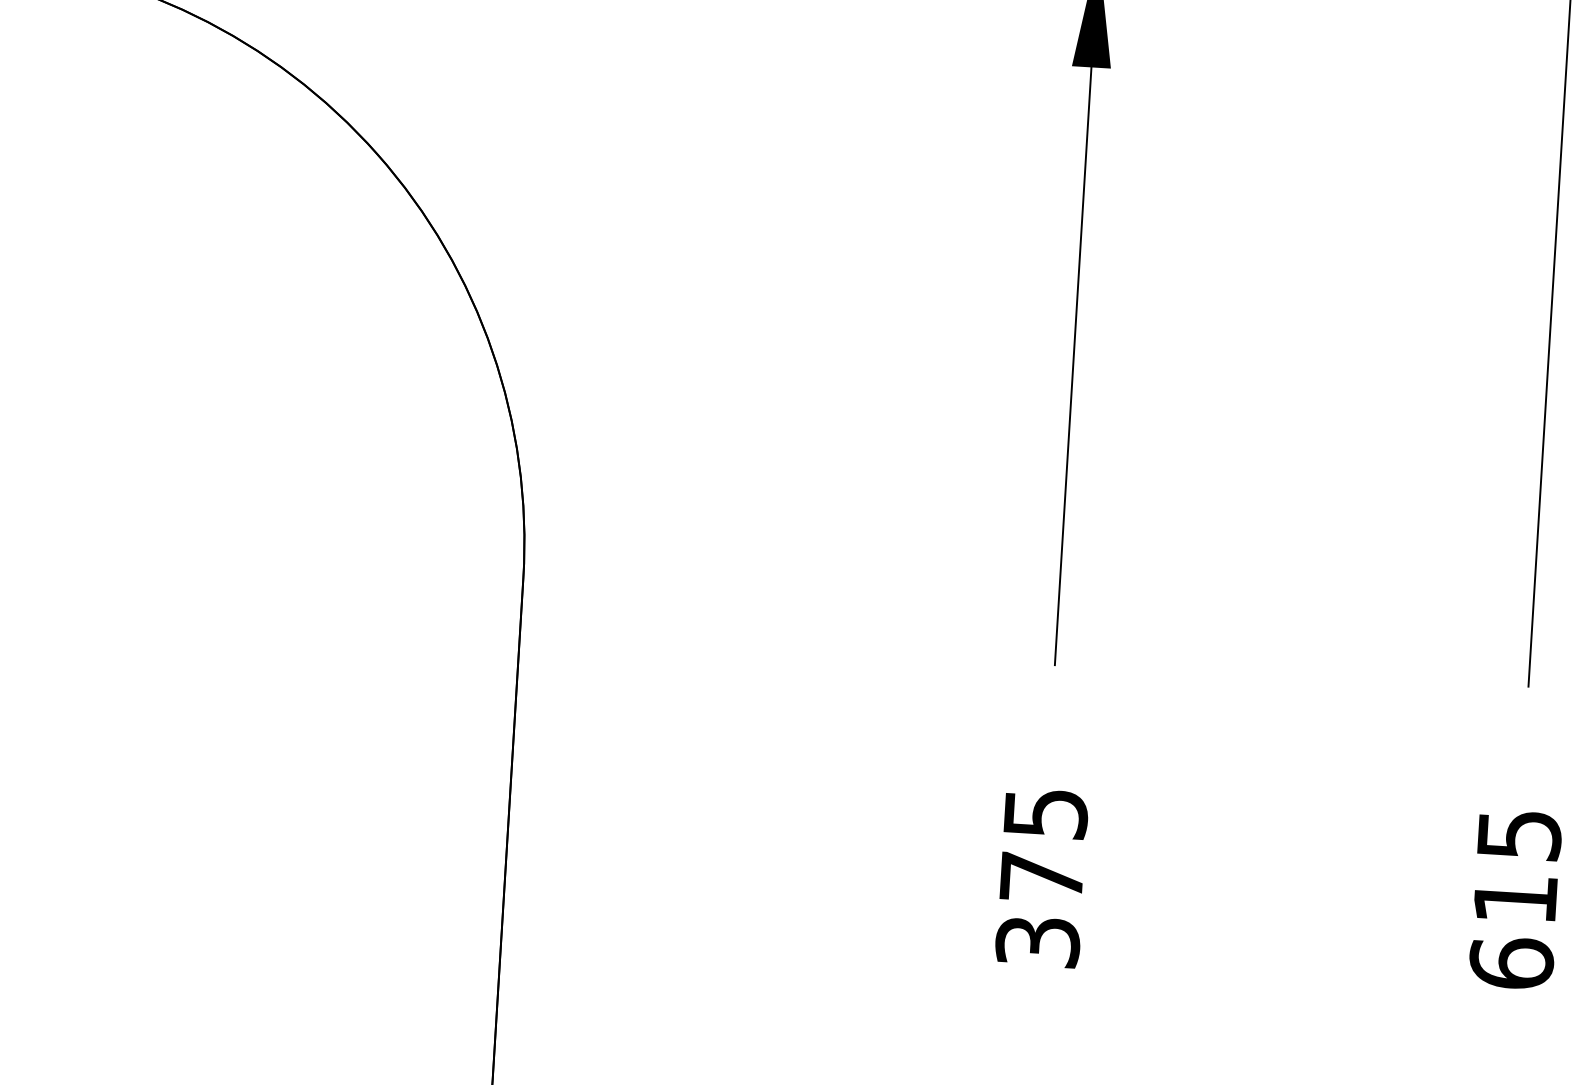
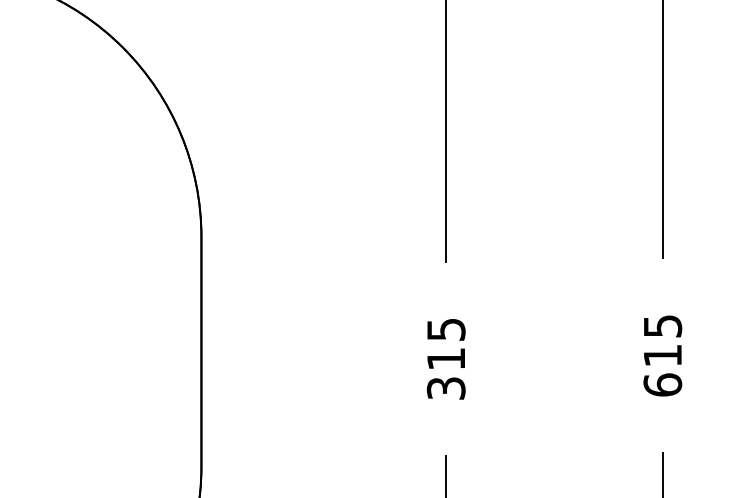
text: (1040, 876) -> (445, 358), 375 -> 315

